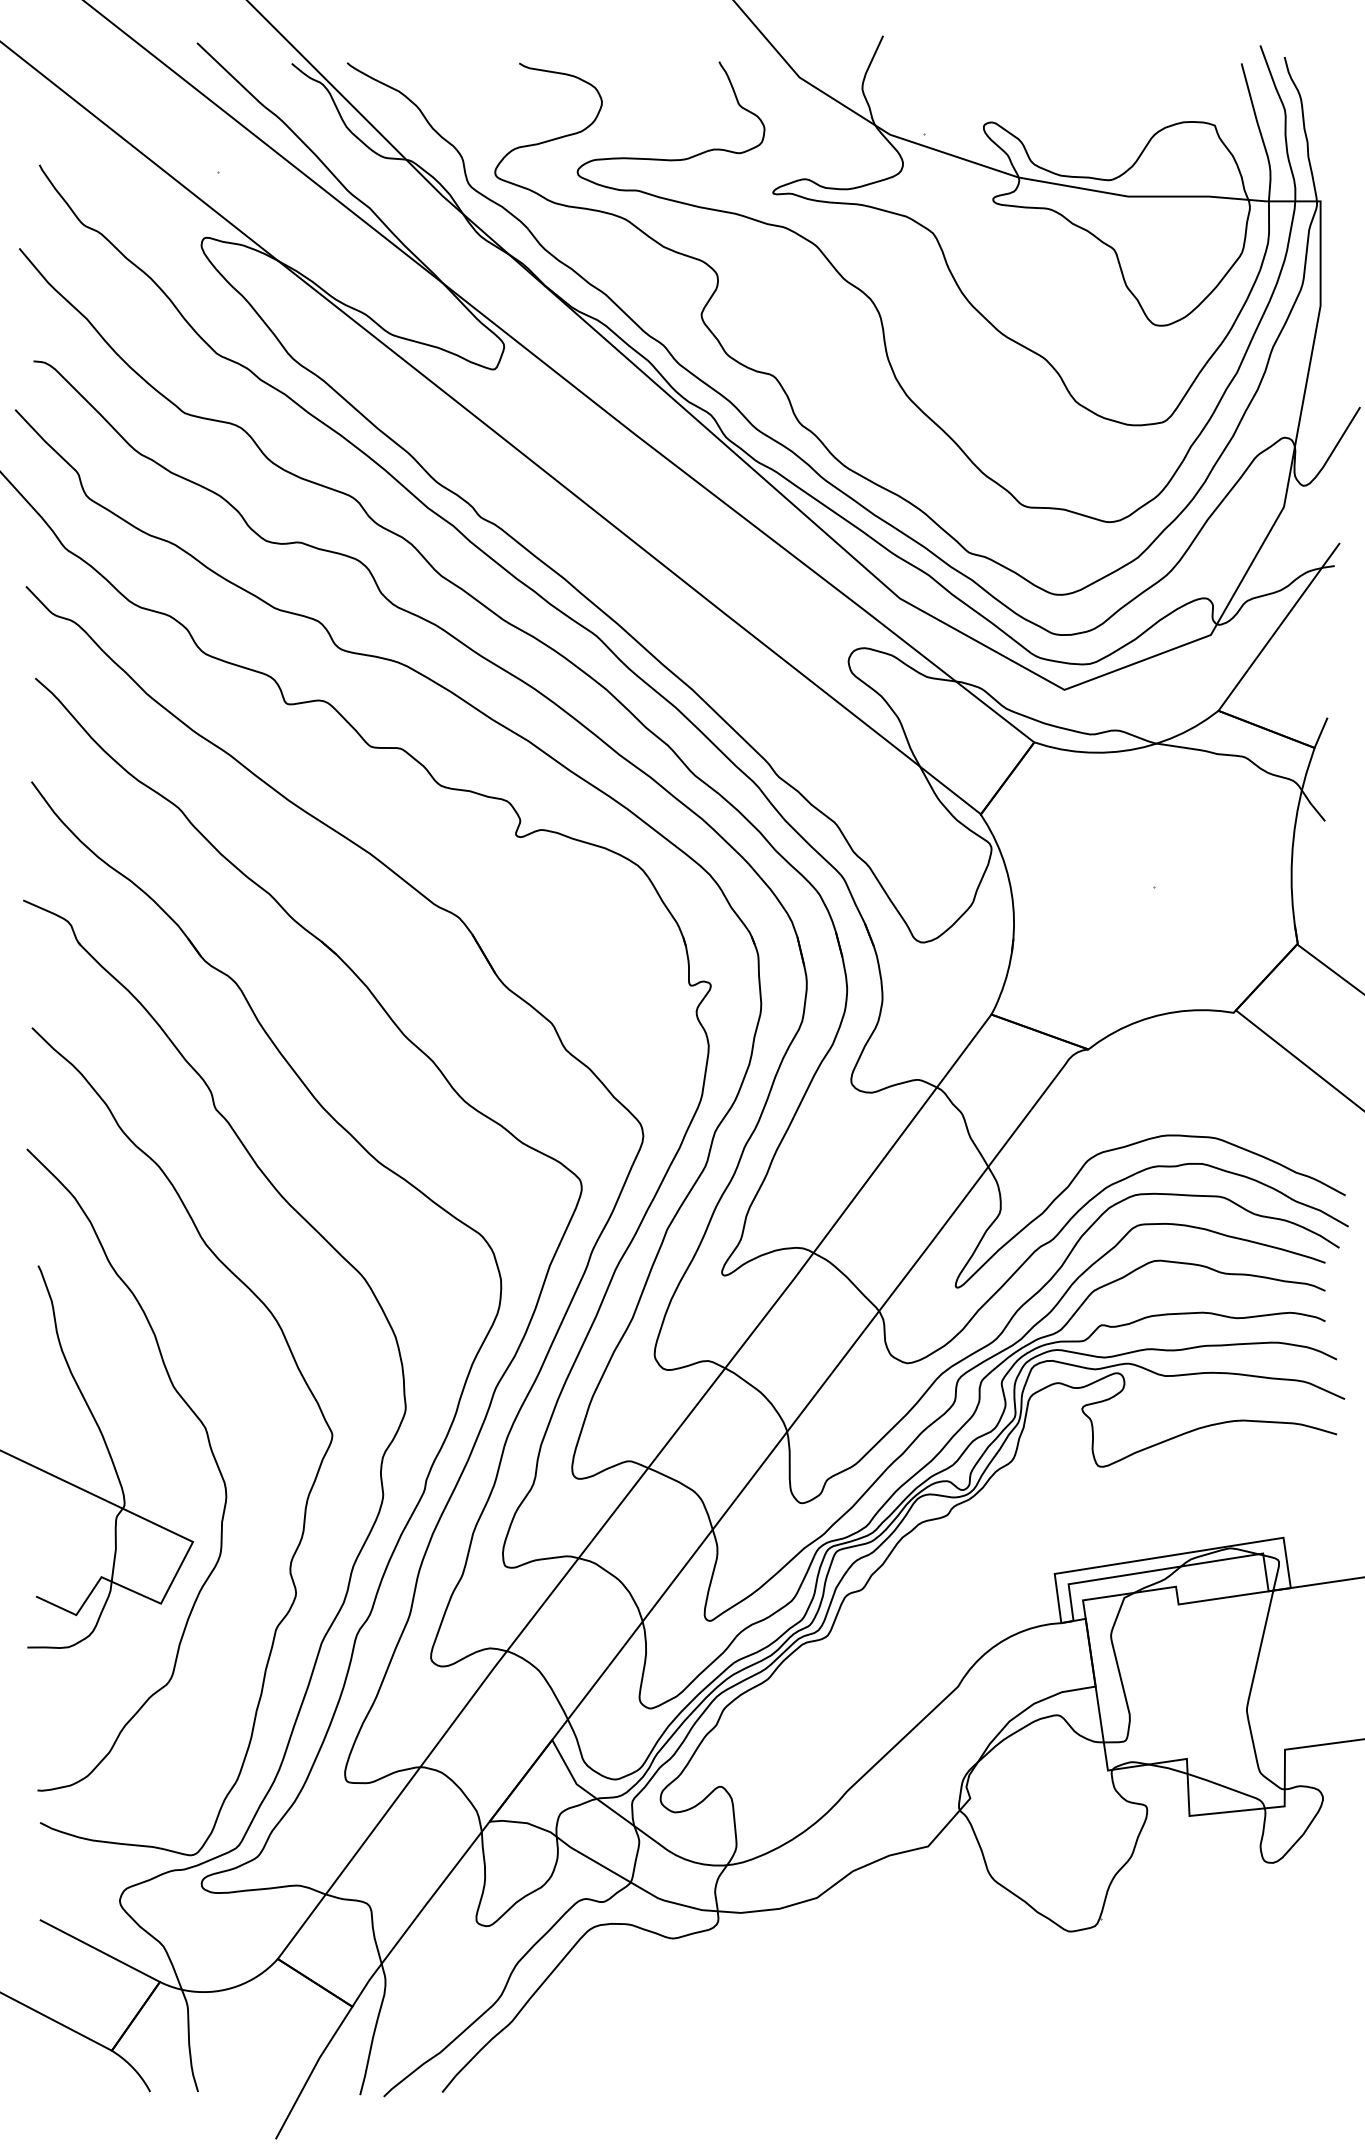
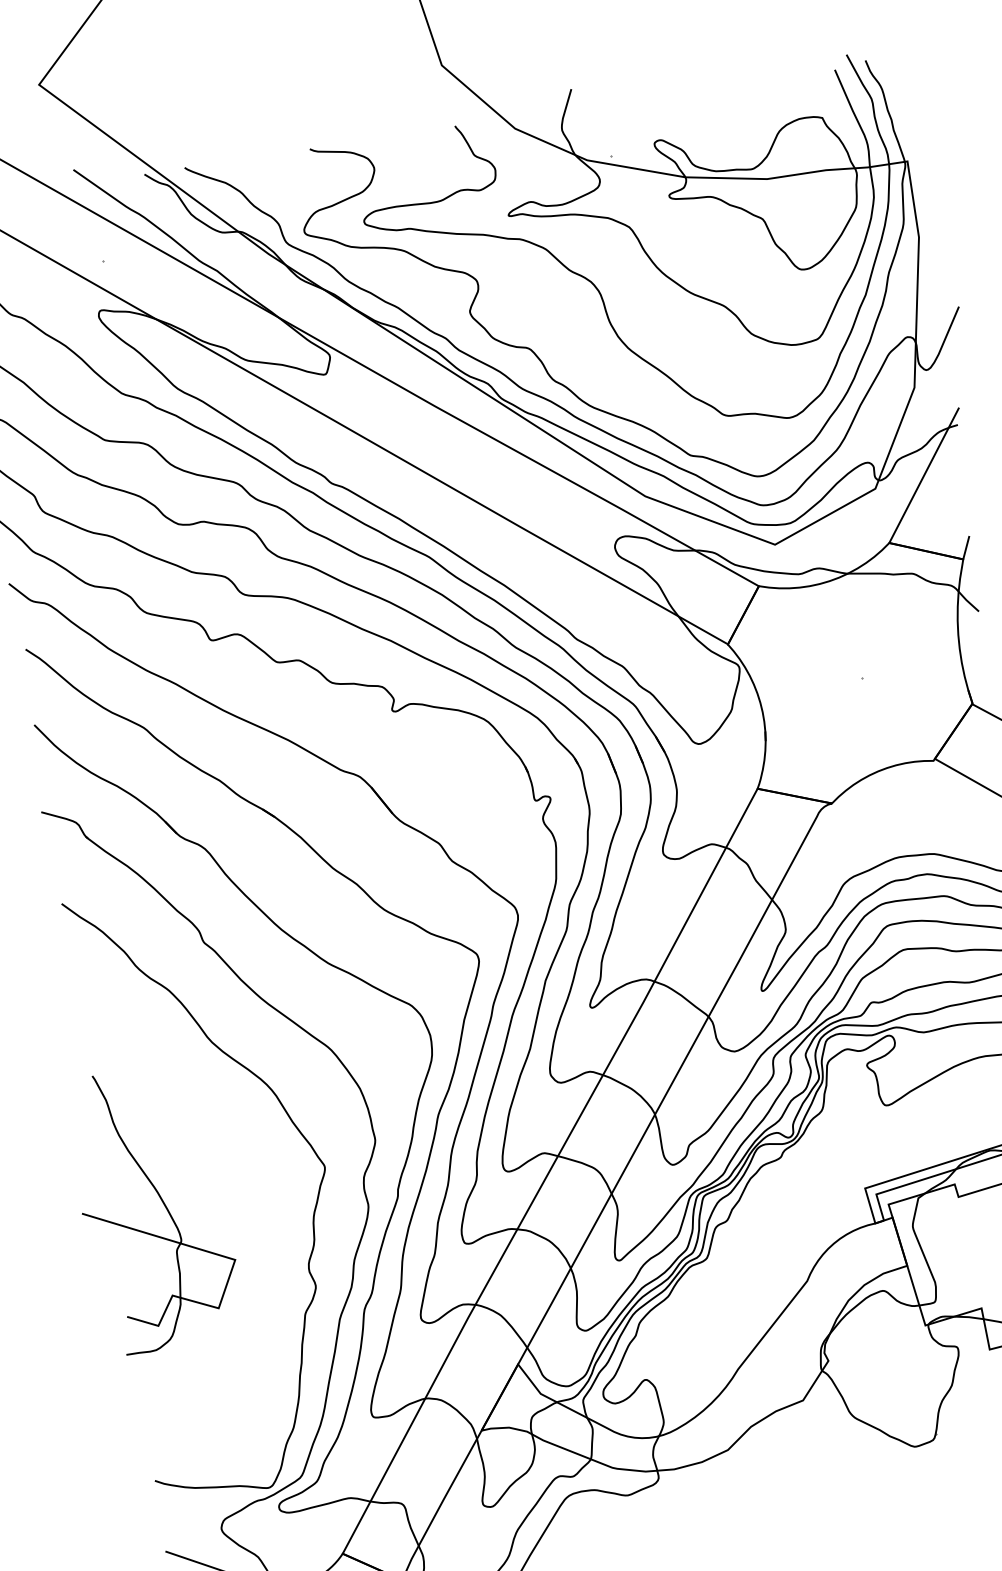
curve: (208, 1444) -> (235, 1187), removed

